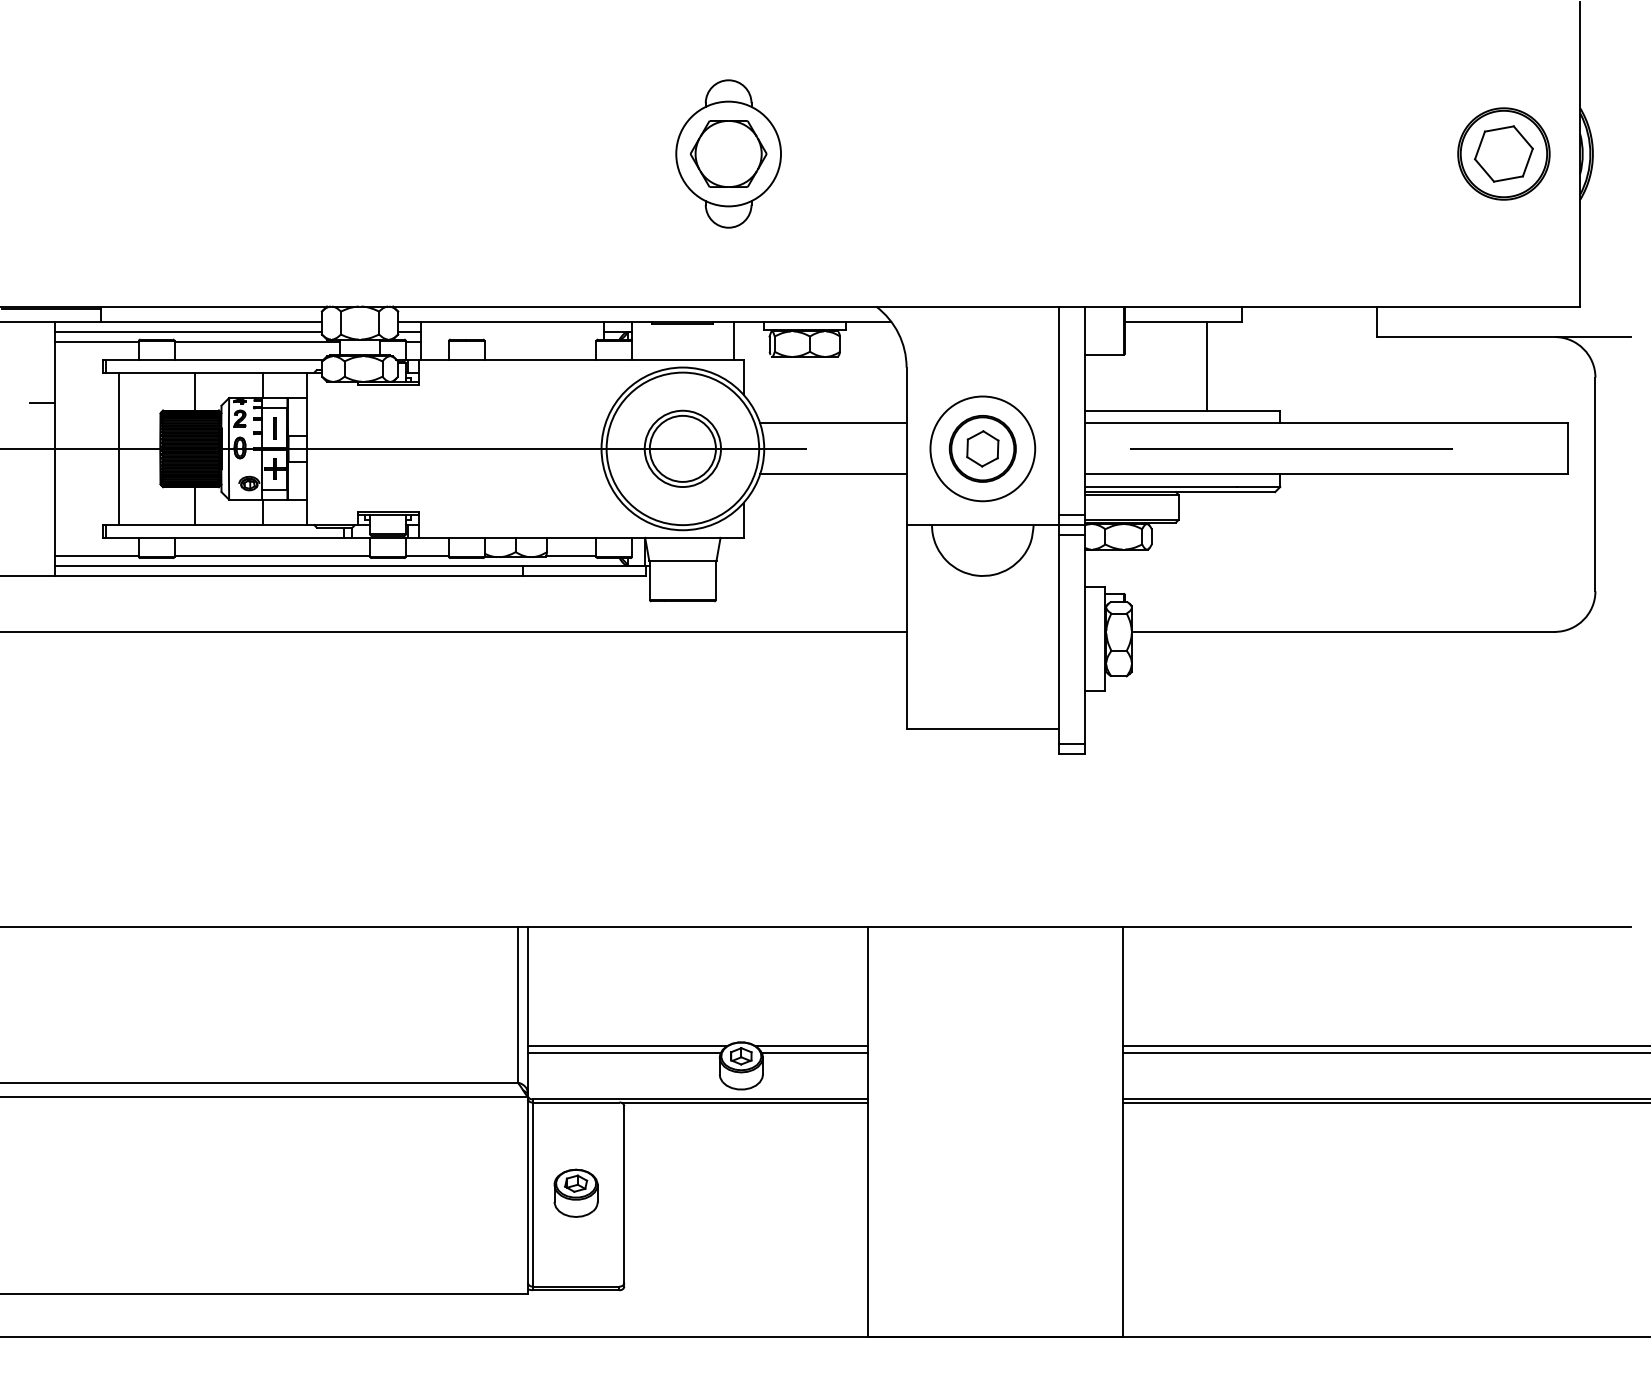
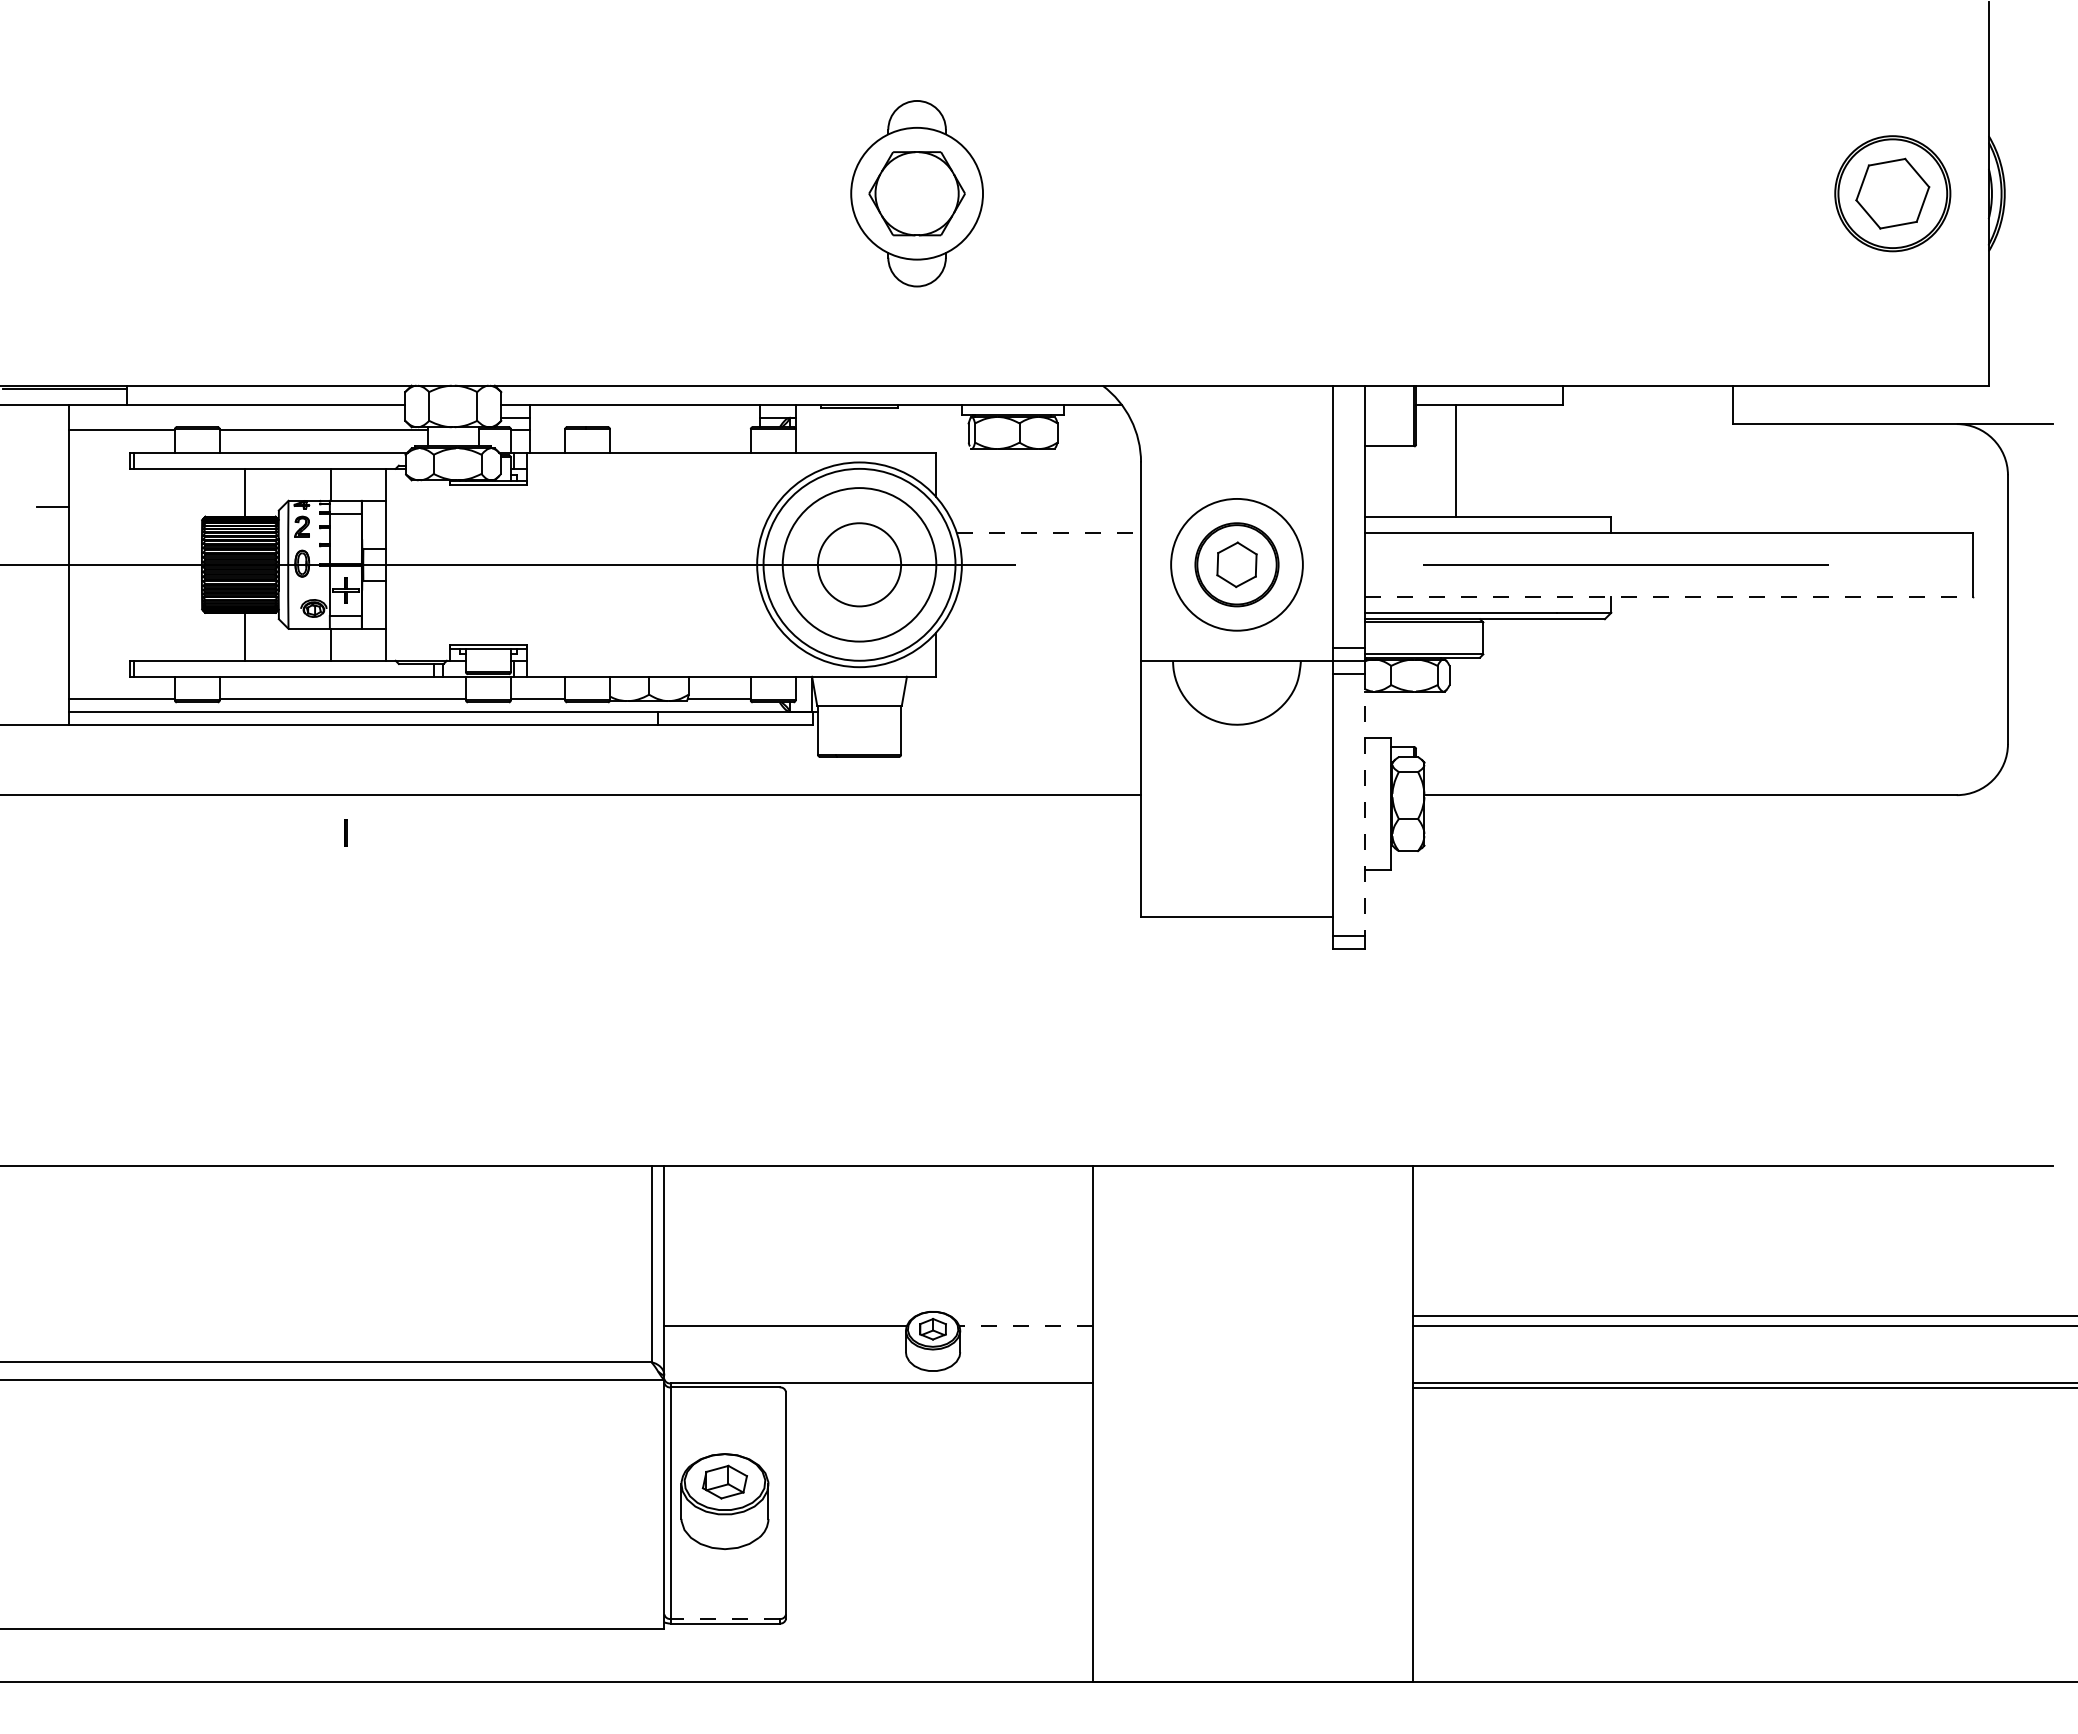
line: (188, 331) -> (237, 417), removed
line: (733, 340) -> (923, 428), removed
line: (1206, 365) -> (1455, 460), moved
line: (833, 423) -> (1049, 532), solid -> dashed
line: (274, 427) -> (345, 832), moved
line: (118, 448) -> (149, 564), removed
circle: (682, 448) -> (859, 564), size x1.6
line: (833, 474) -> (1048, 596), removed
line: (1325, 474) -> (1668, 596), solid -> dashed
line: (1084, 640) -> (1364, 805), solid -> dashed
line: (627, 1046) -> (789, 1316), removed
line: (812, 1046) -> (1022, 1316), removed
line: (815, 1053) -> (1026, 1325), solid -> dashed
line: (744, 1103) -> (937, 1388), removed
part: (576, 1193) -> (725, 1501), size x1.6
line: (575, 1286) -> (724, 1619), solid -> dashed

